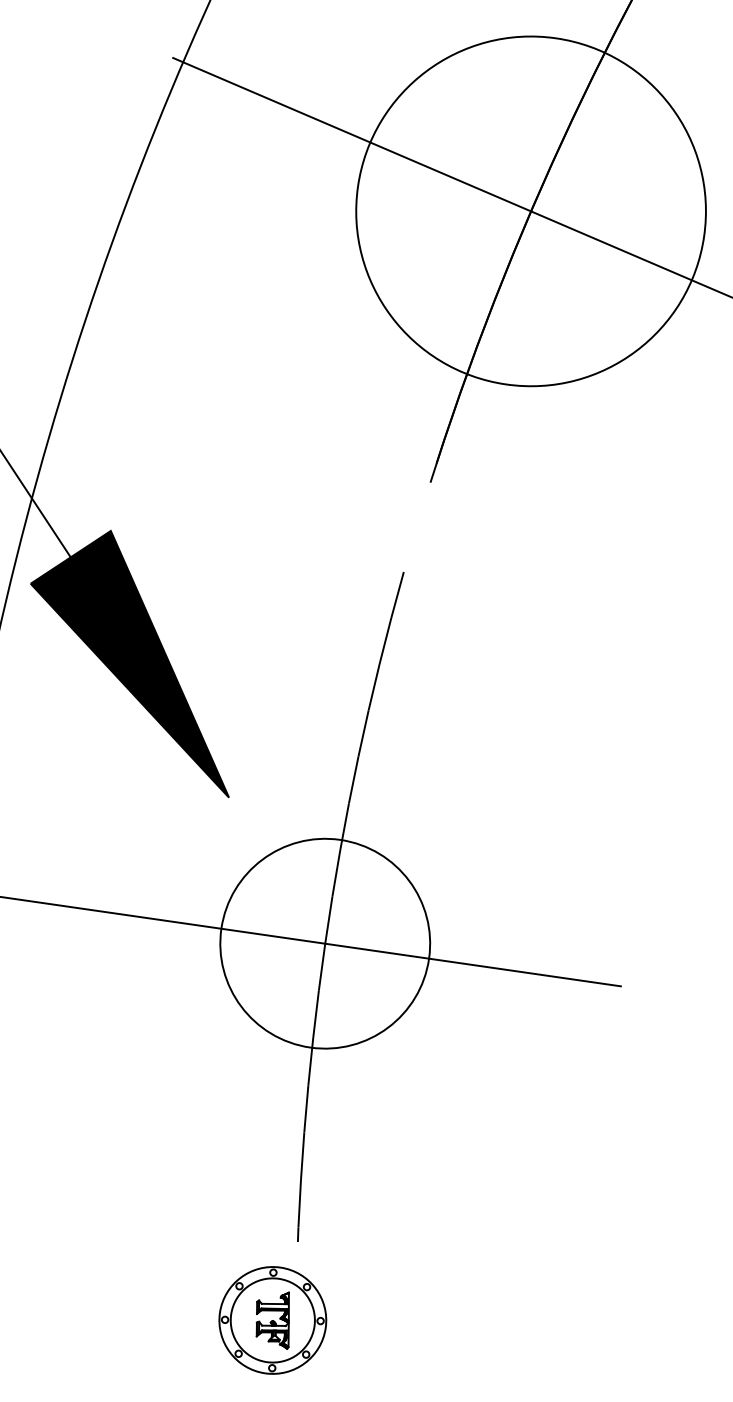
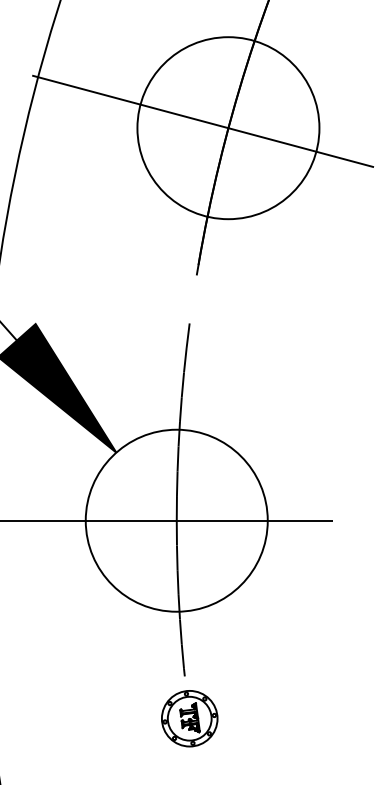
circle: (324, 943) -> (176, 520), size x1.67
part: (272, 1319) -> (189, 718), moved

